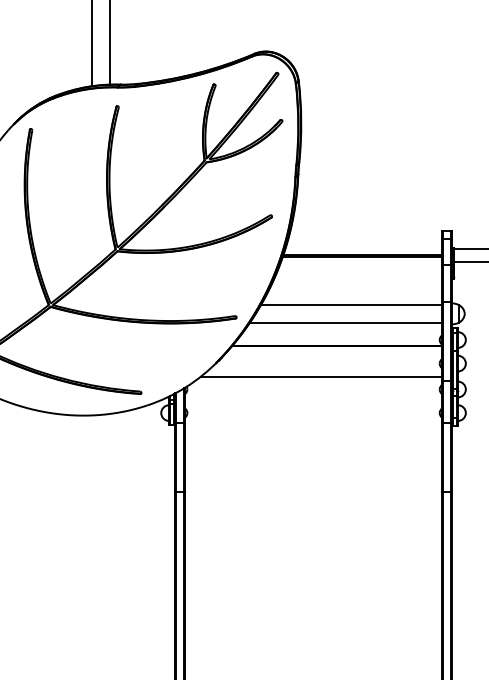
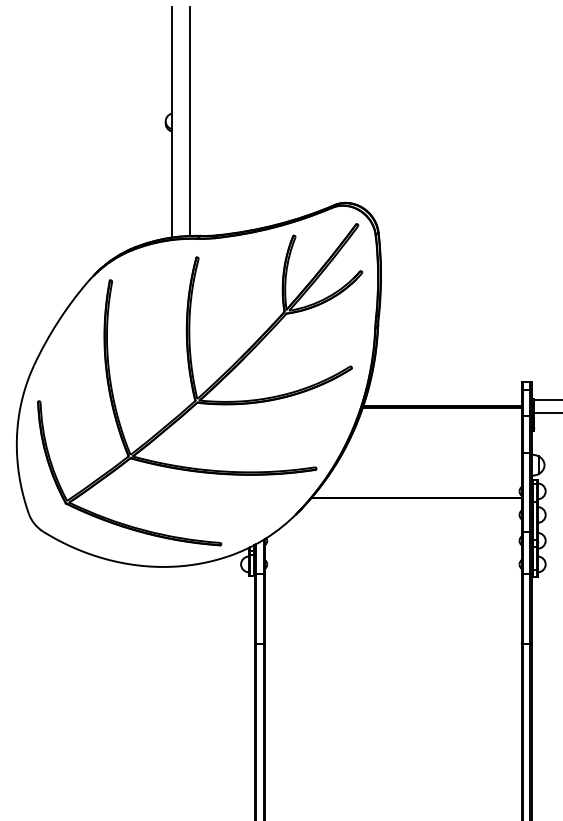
line: (351, 305) -> (431, 456), removed
line: (345, 323) -> (425, 474), removed
line: (320, 377) -> (400, 528), removed

